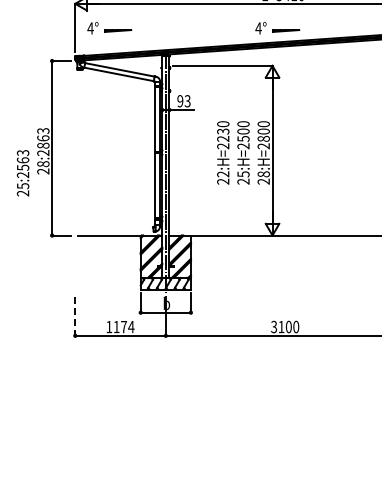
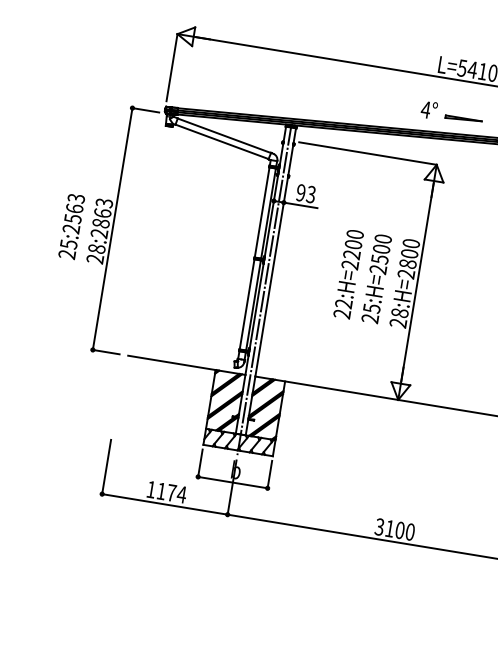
part: (109, 28) -> (219, 76), removed
text: (223, 131) -> (353, 244), 22:H=2230 -> 22:H=2200
text: (22, 173) -> (70, 226), moved
line: (75, 316) -> (106, 467), dashed -> solid

